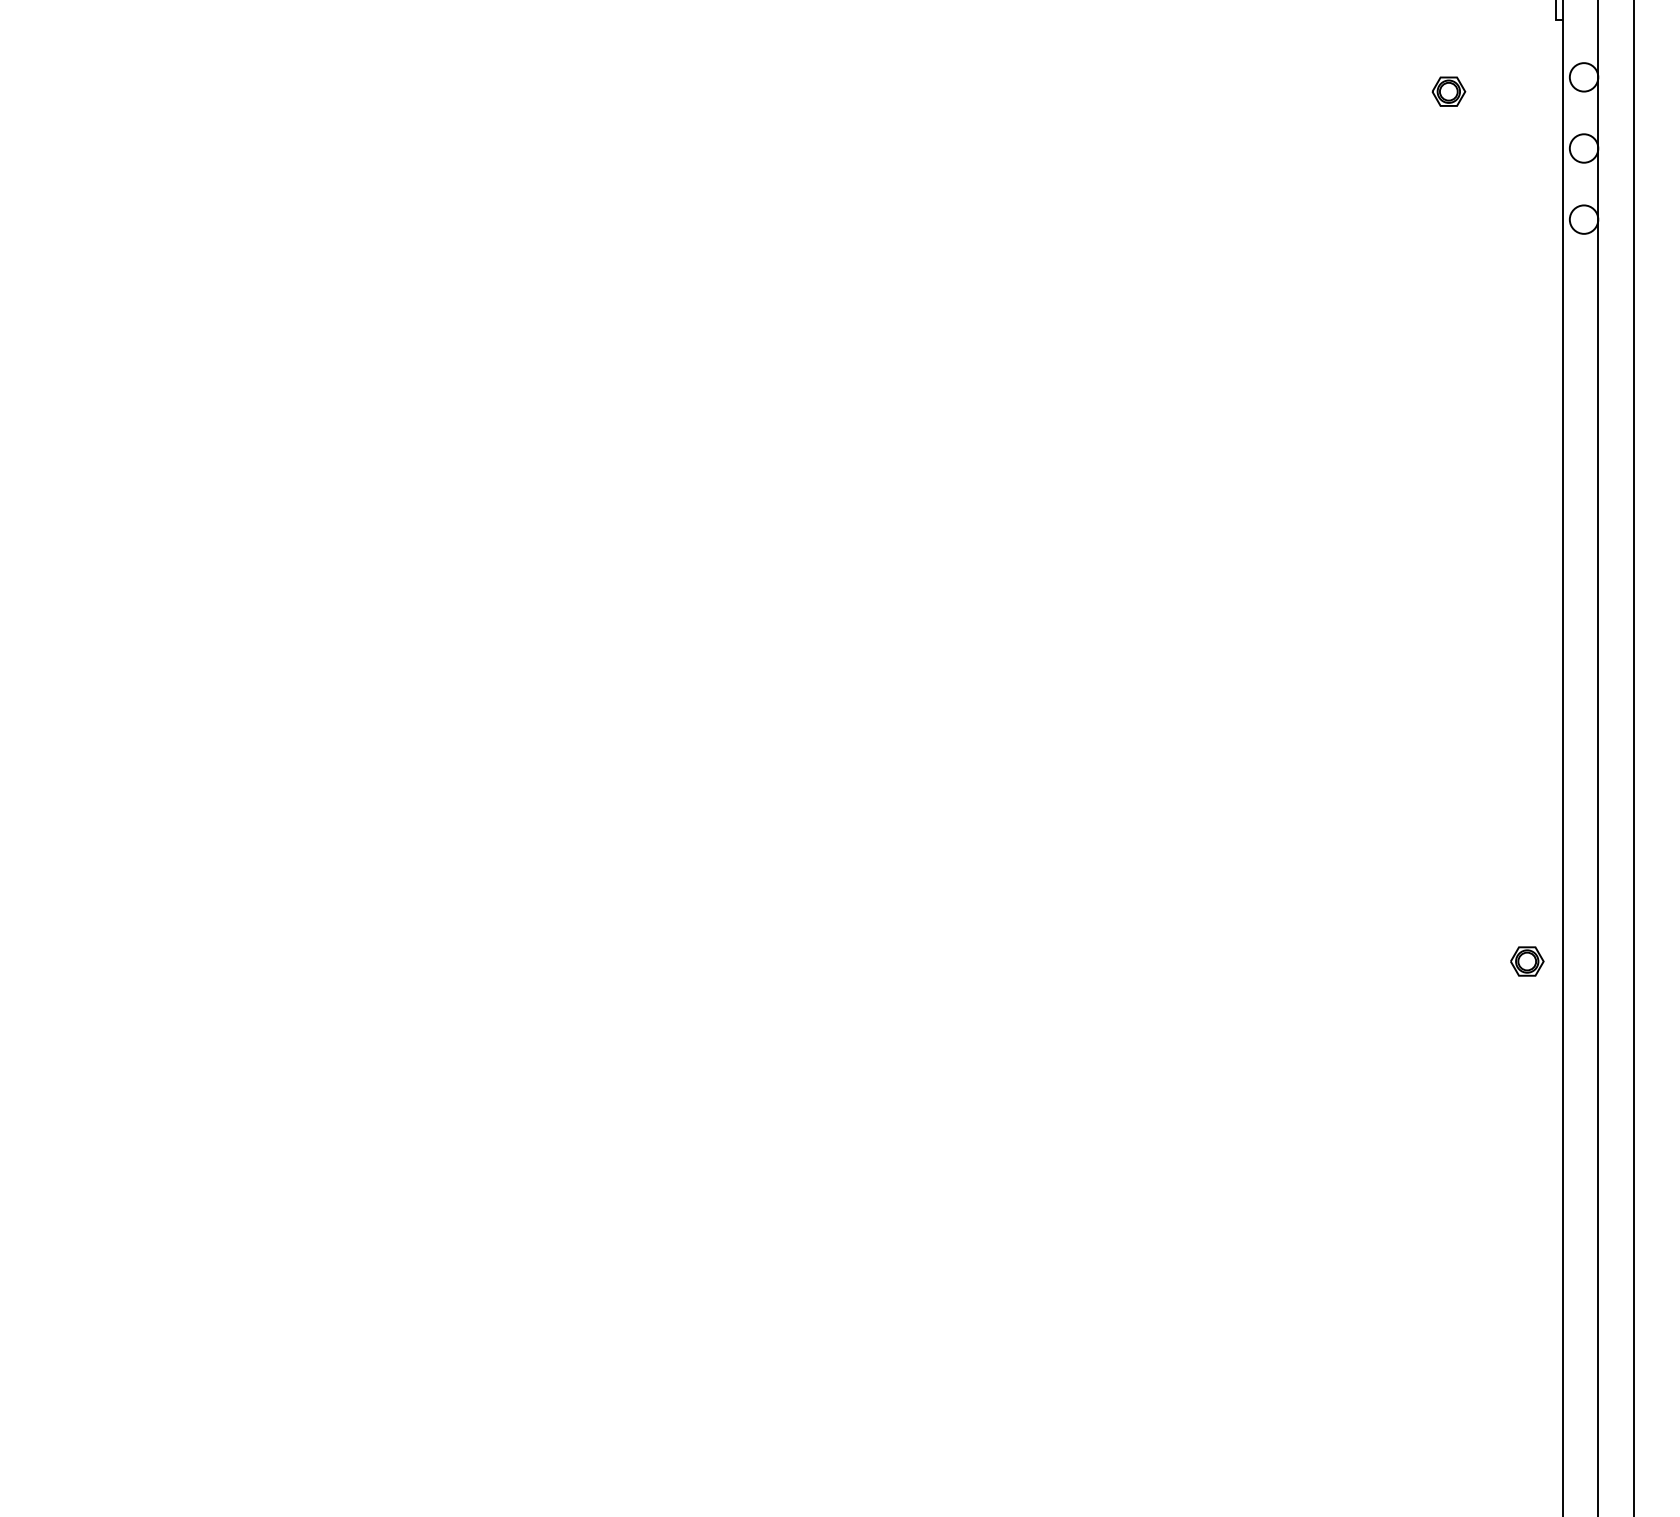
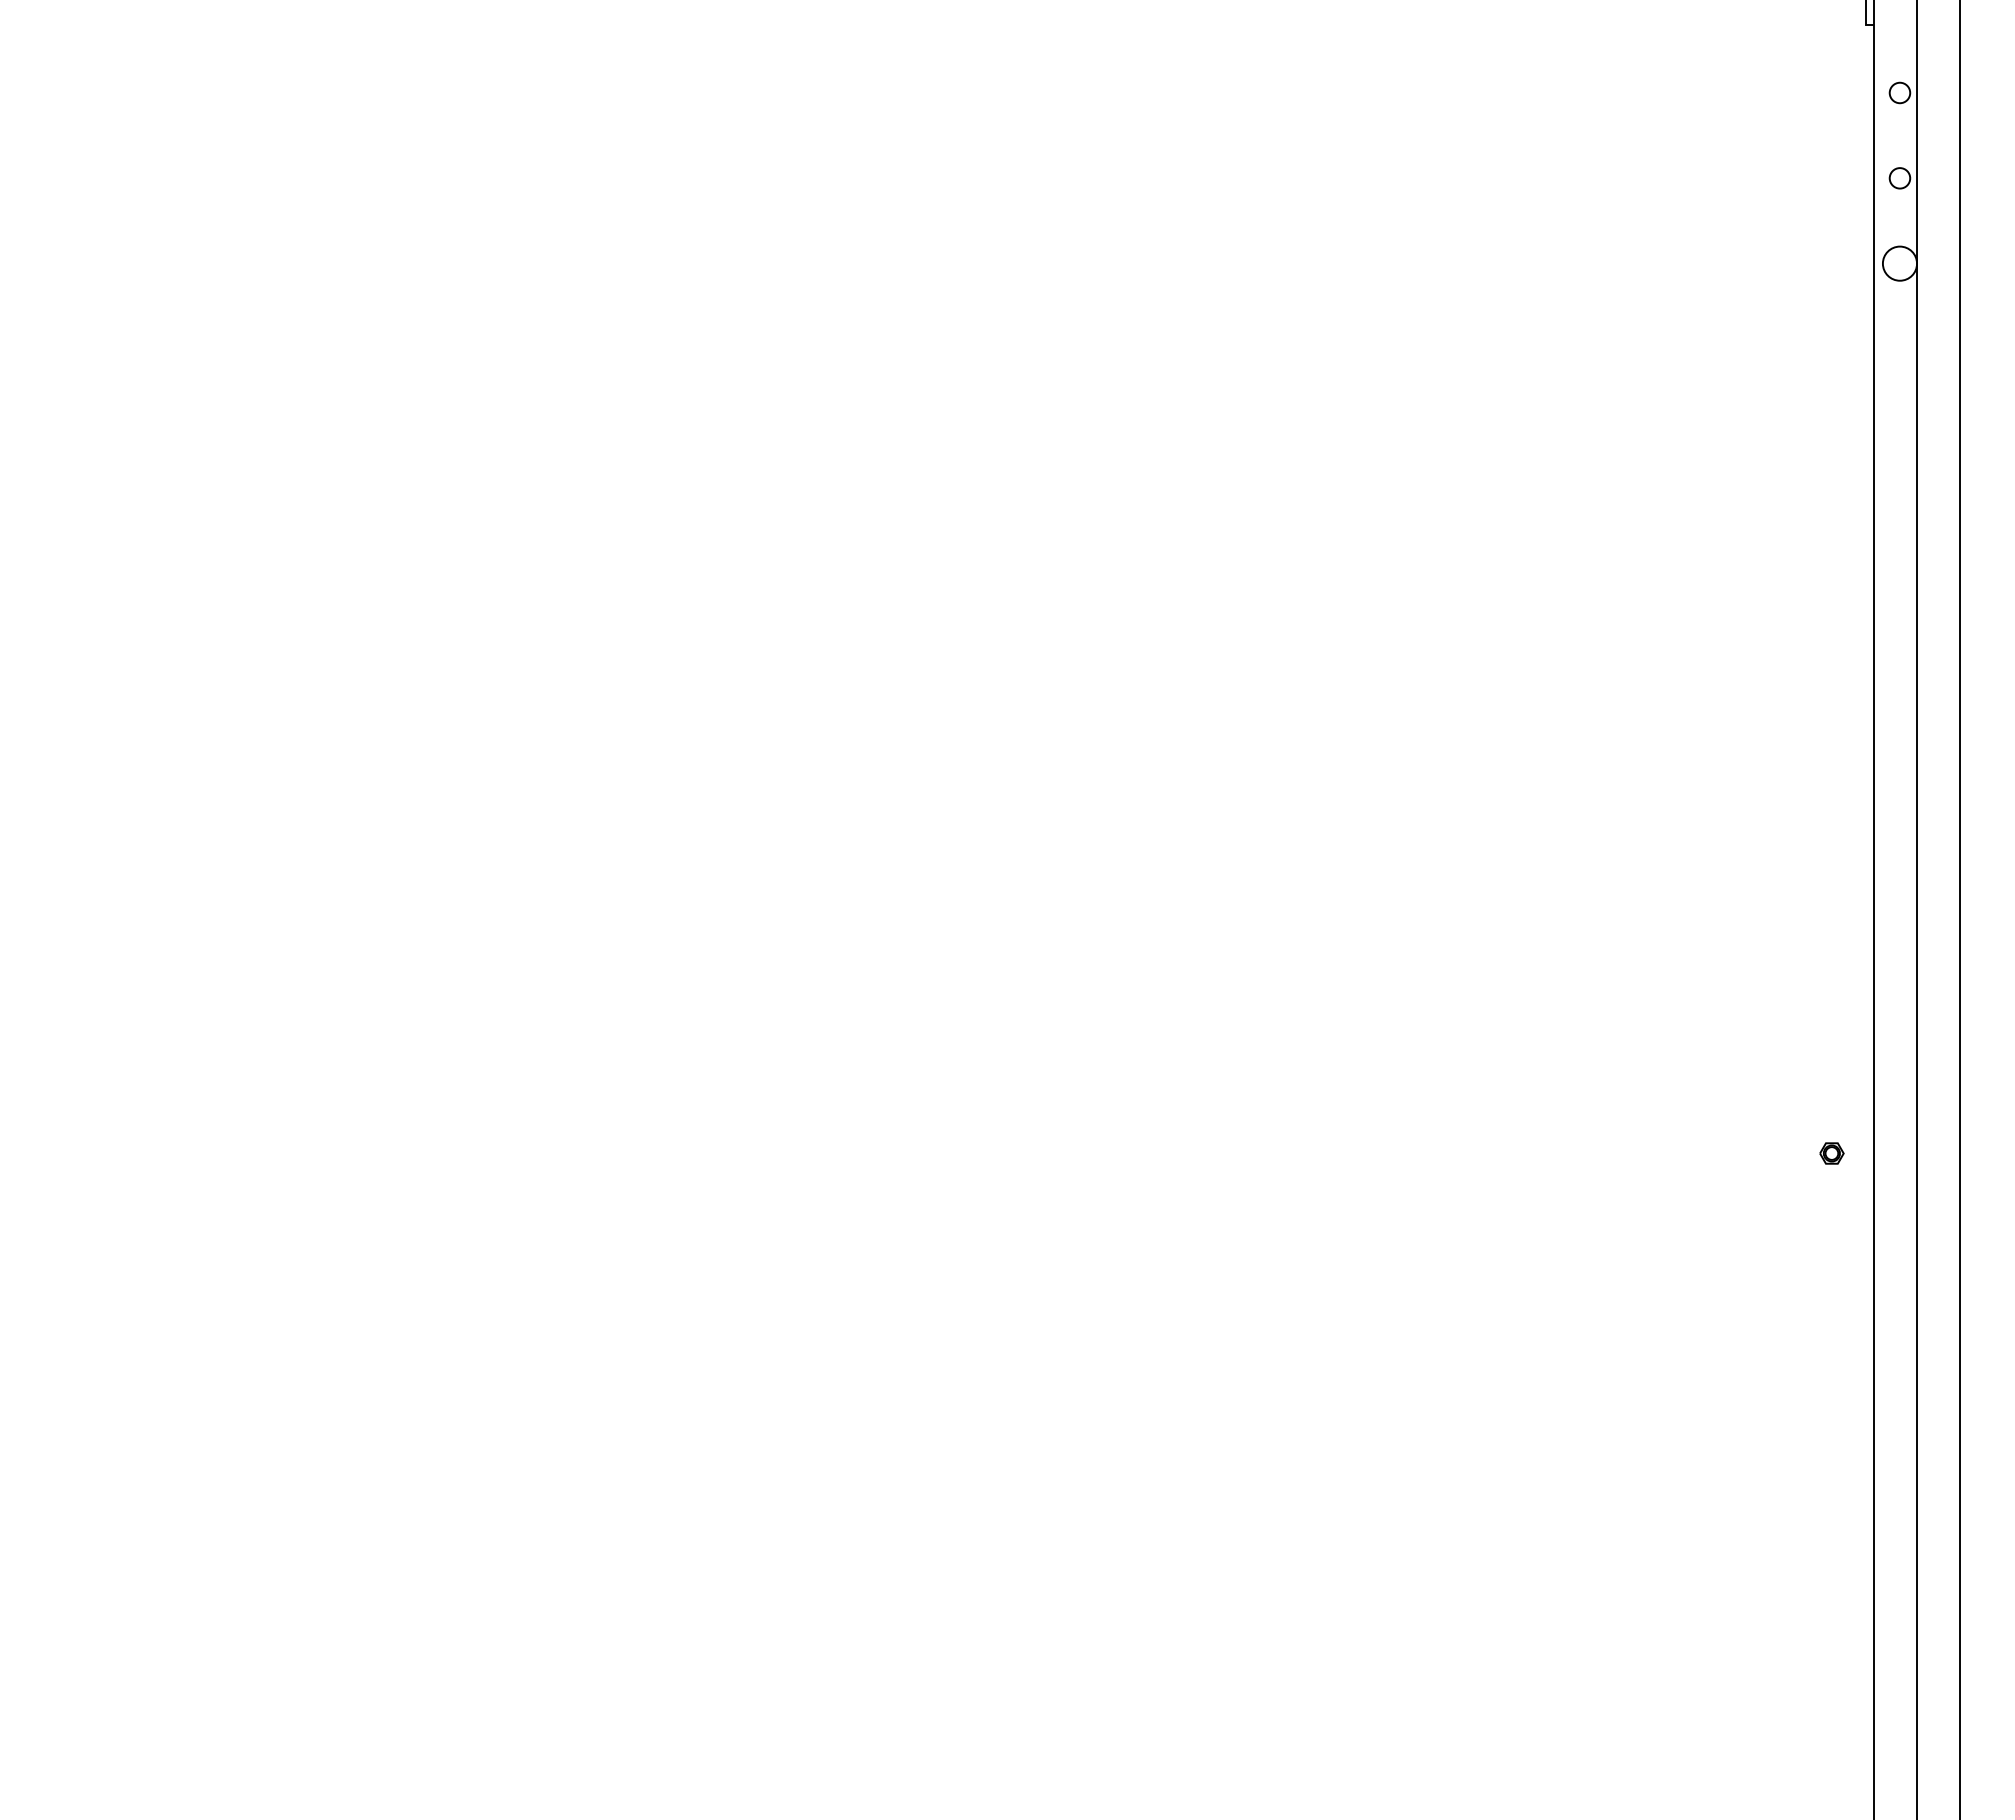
circle: (1583, 76) -> (1899, 92), size x0.6
part: (1448, 91) -> (1737, 110), removed
circle: (1583, 148) -> (1899, 178), size x0.6
part: (1526, 961) -> (1831, 1153), size x0.6

